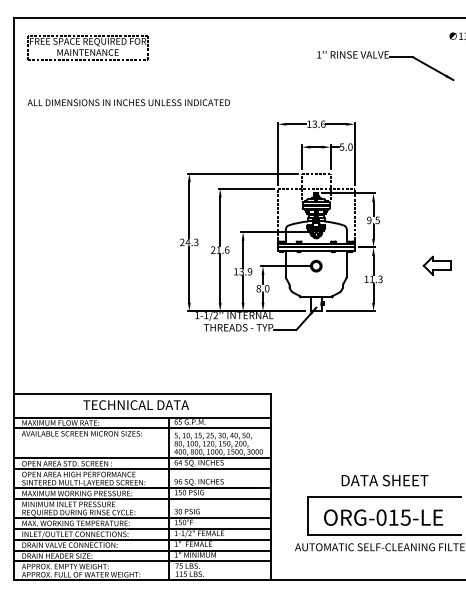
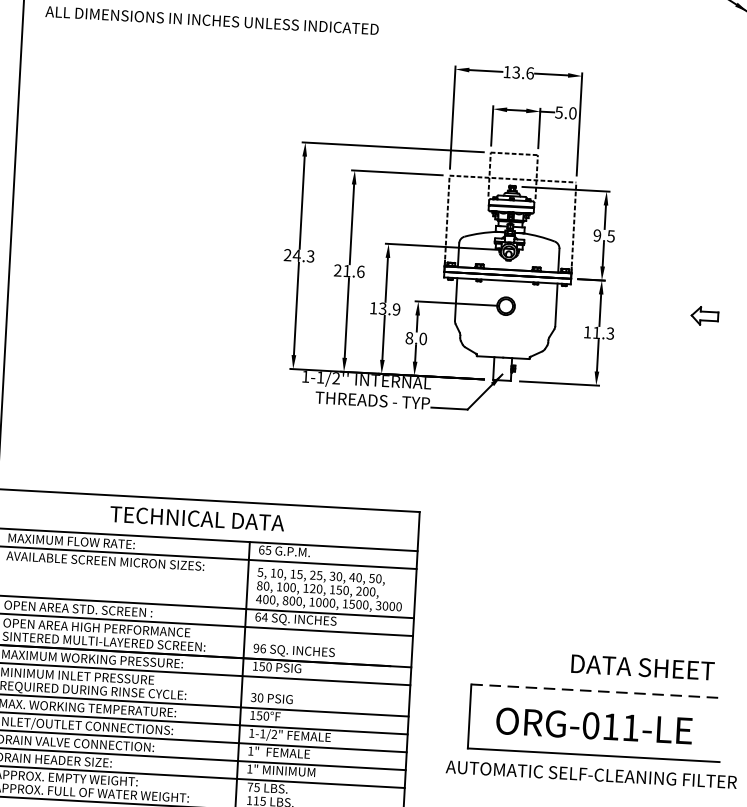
part: (436, 265) -> (703, 315), size x0.6
text: (384, 480) -> (641, 667), moved
line: (384, 496) -> (597, 691), solid -> dashed
text: (405, 517) -> (630, 727), ORG-015-LE -> ORG-011-LE

